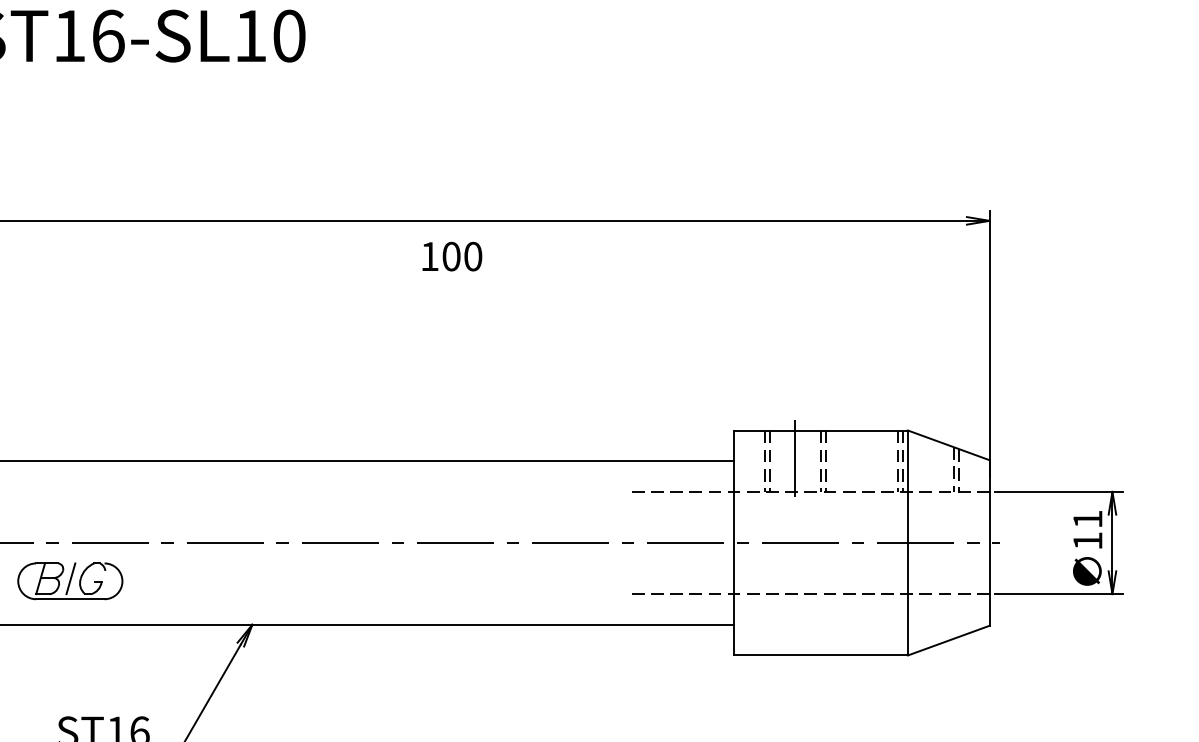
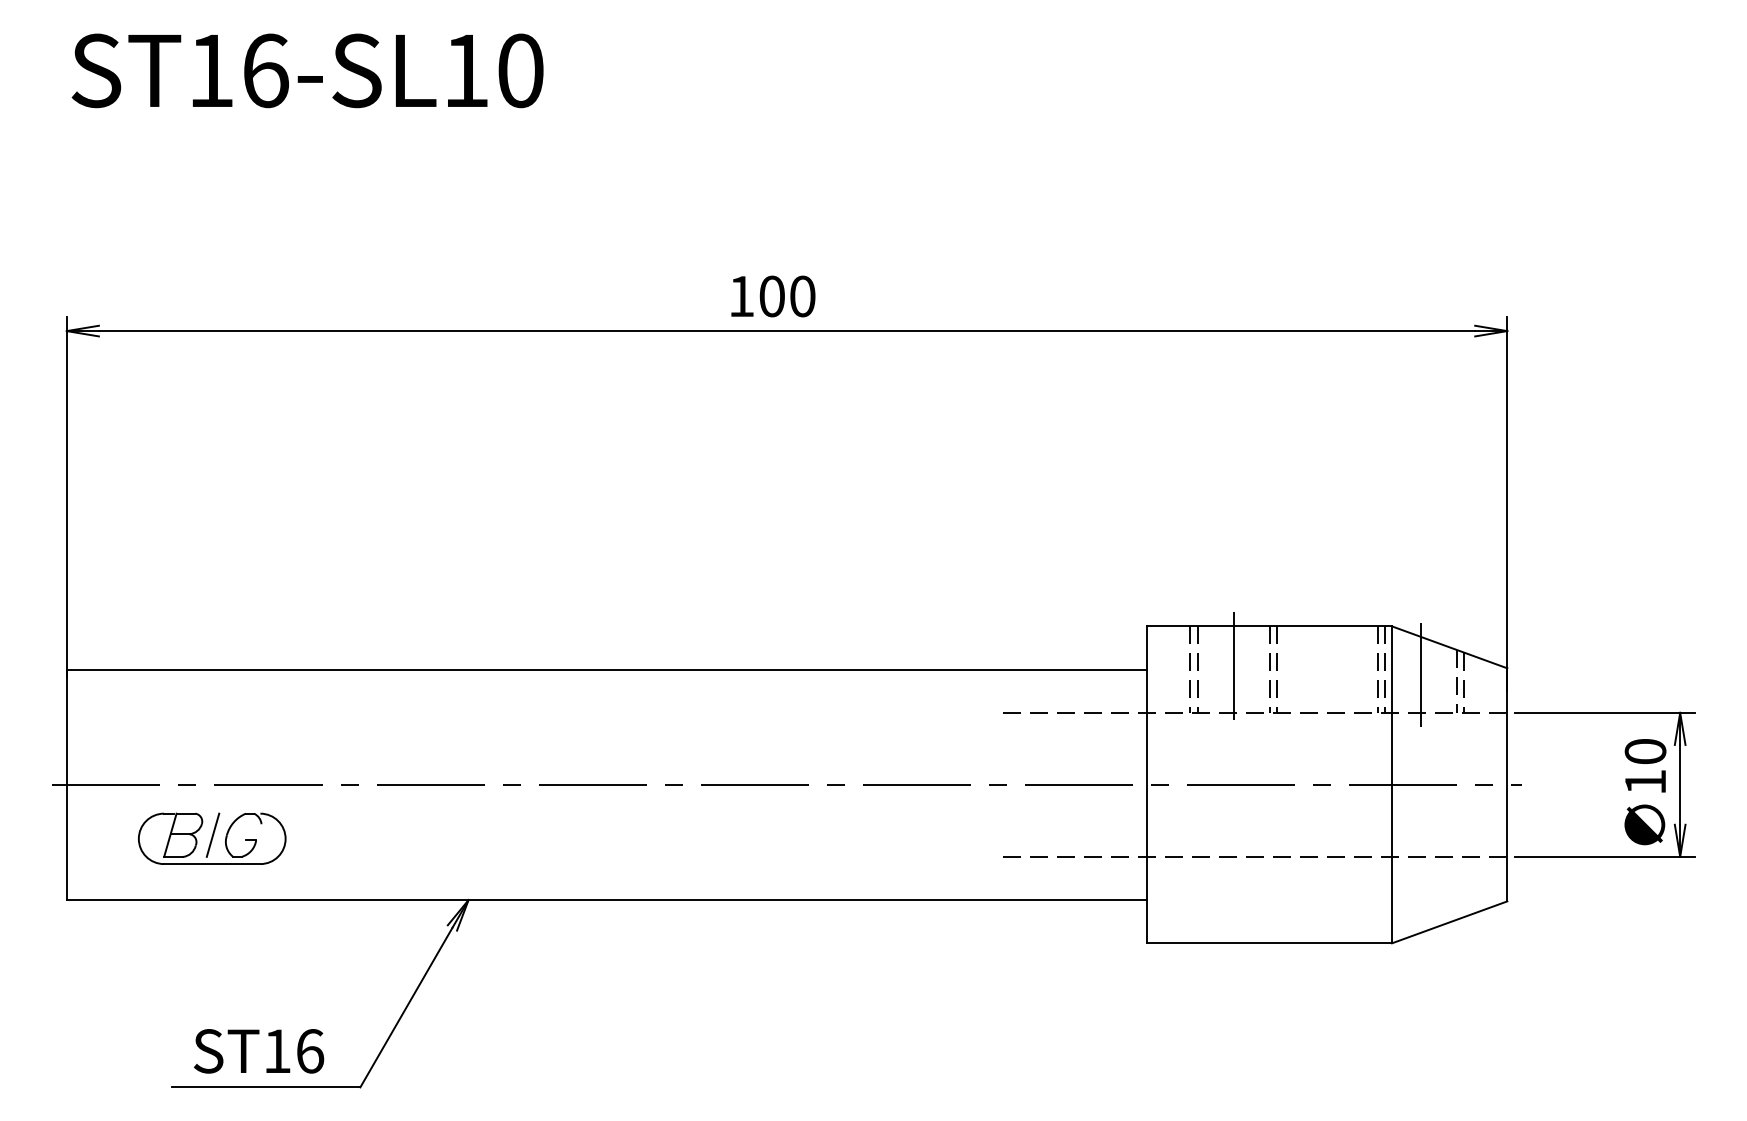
text: (452, 256) -> (773, 296), moved
line: (928, 464) -> (1420, 674), added
text: (1087, 519) -> (1645, 751), 11 -> 10

